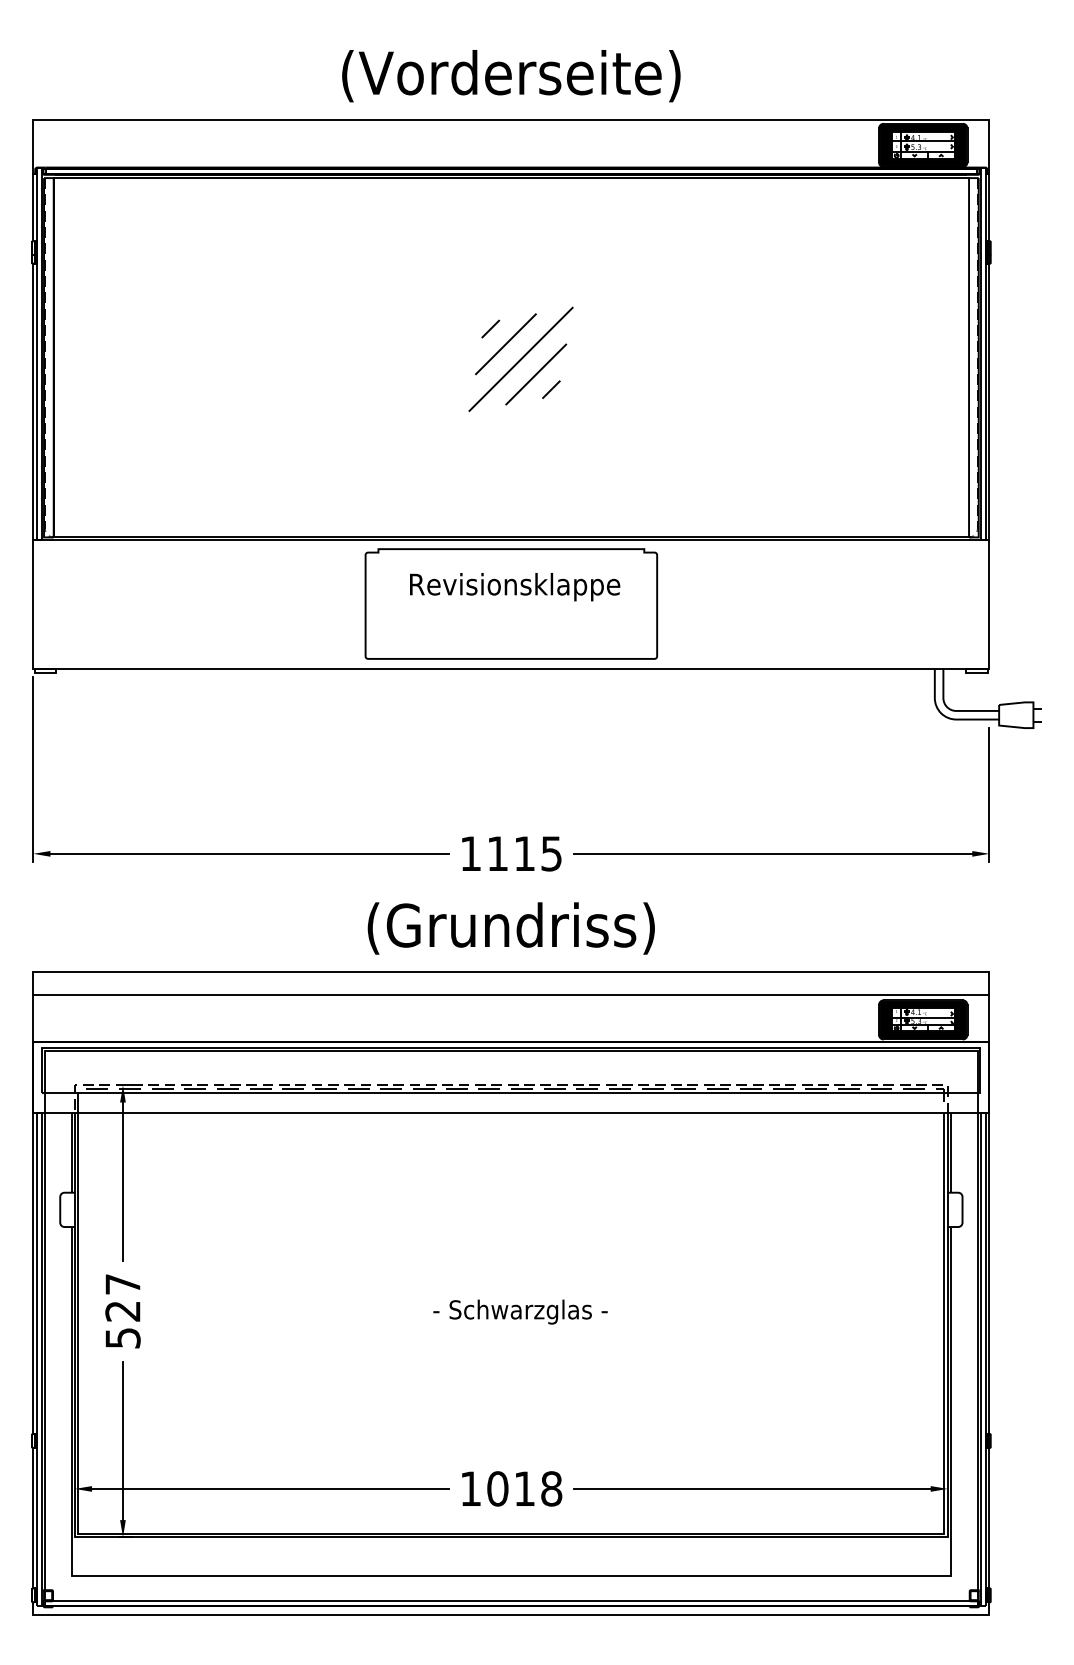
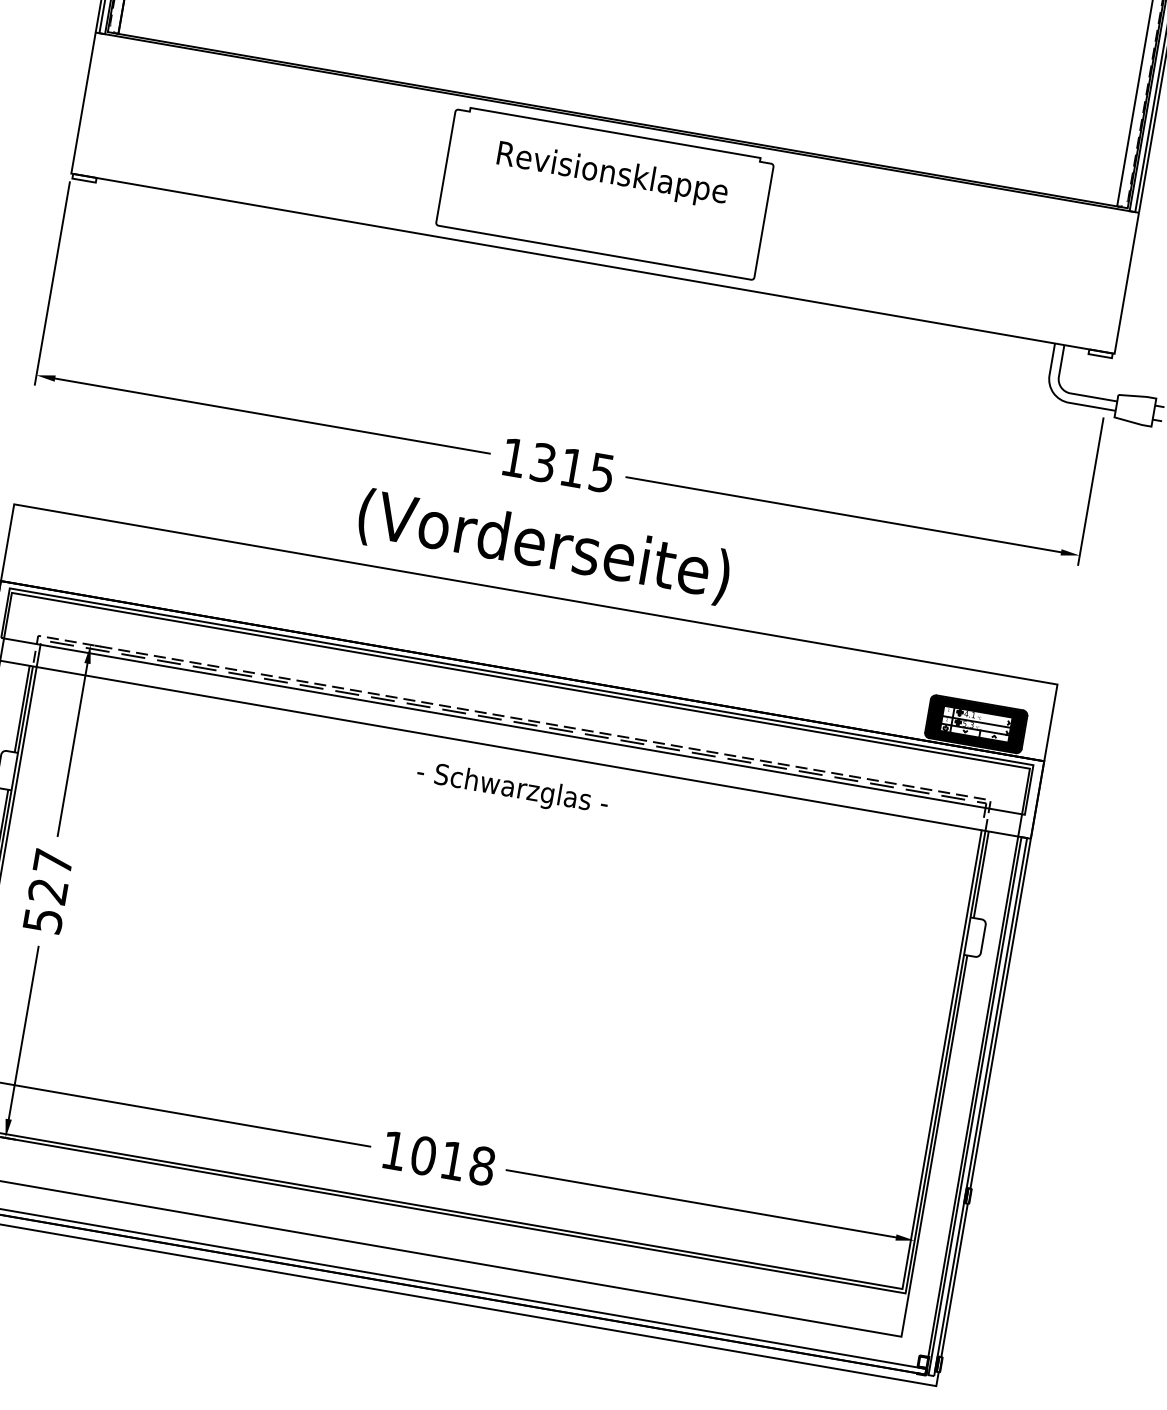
text: (497, 853) -> (543, 462), 1115 -> 1315
text: (511, 928) -> (544, 546), (Grundriss) -> (Vorderseite)
line: (511, 995) -> (531, 620), removed
text: (520, 1311) -> (512, 788), moved

